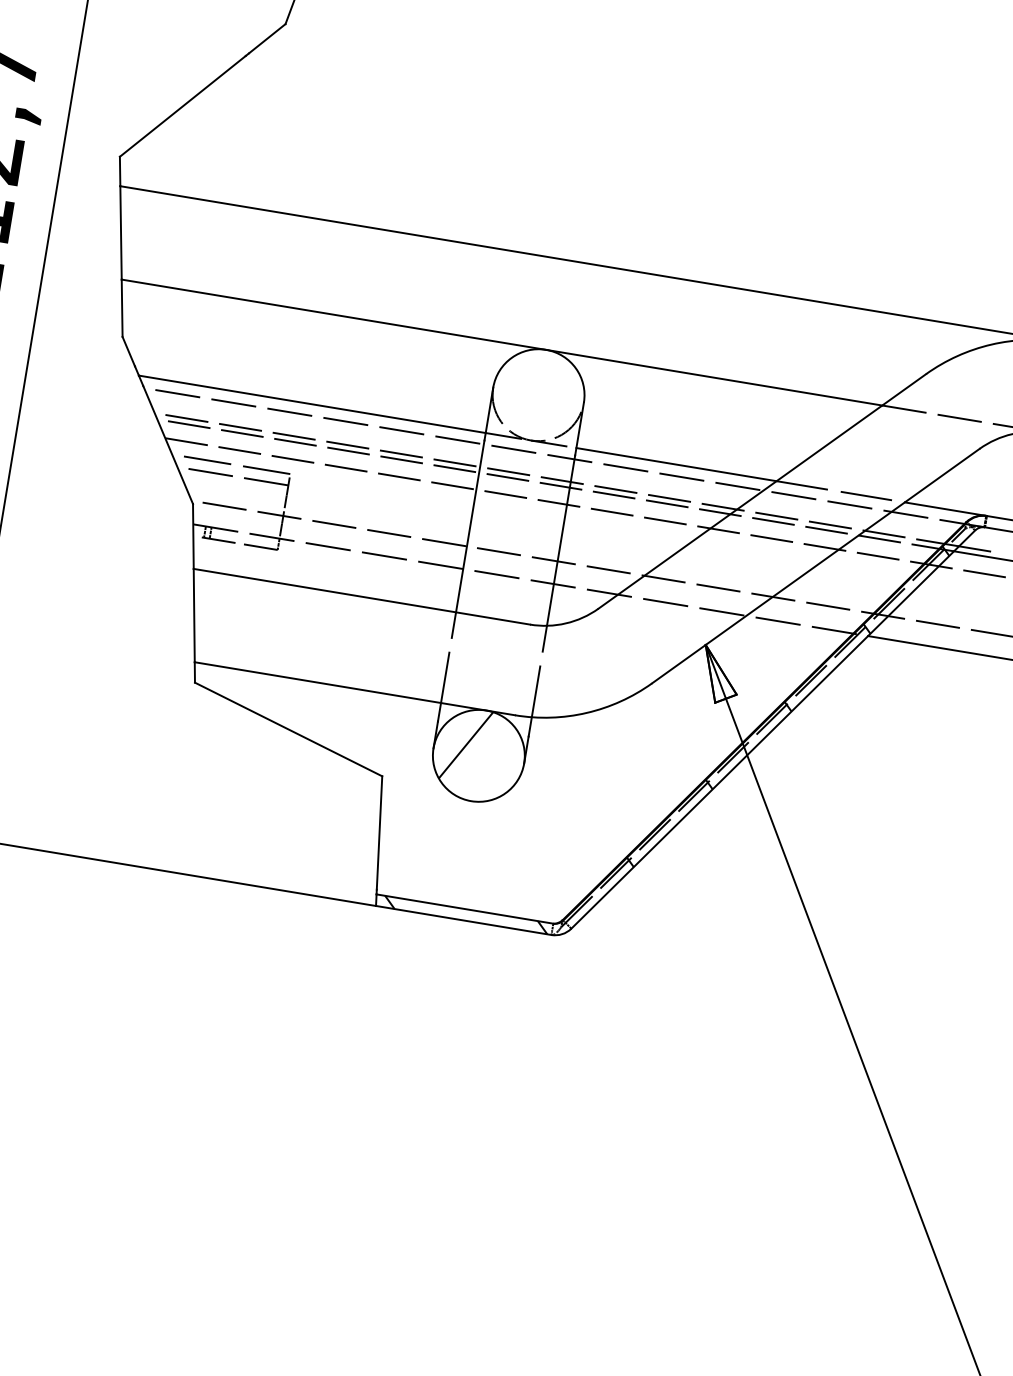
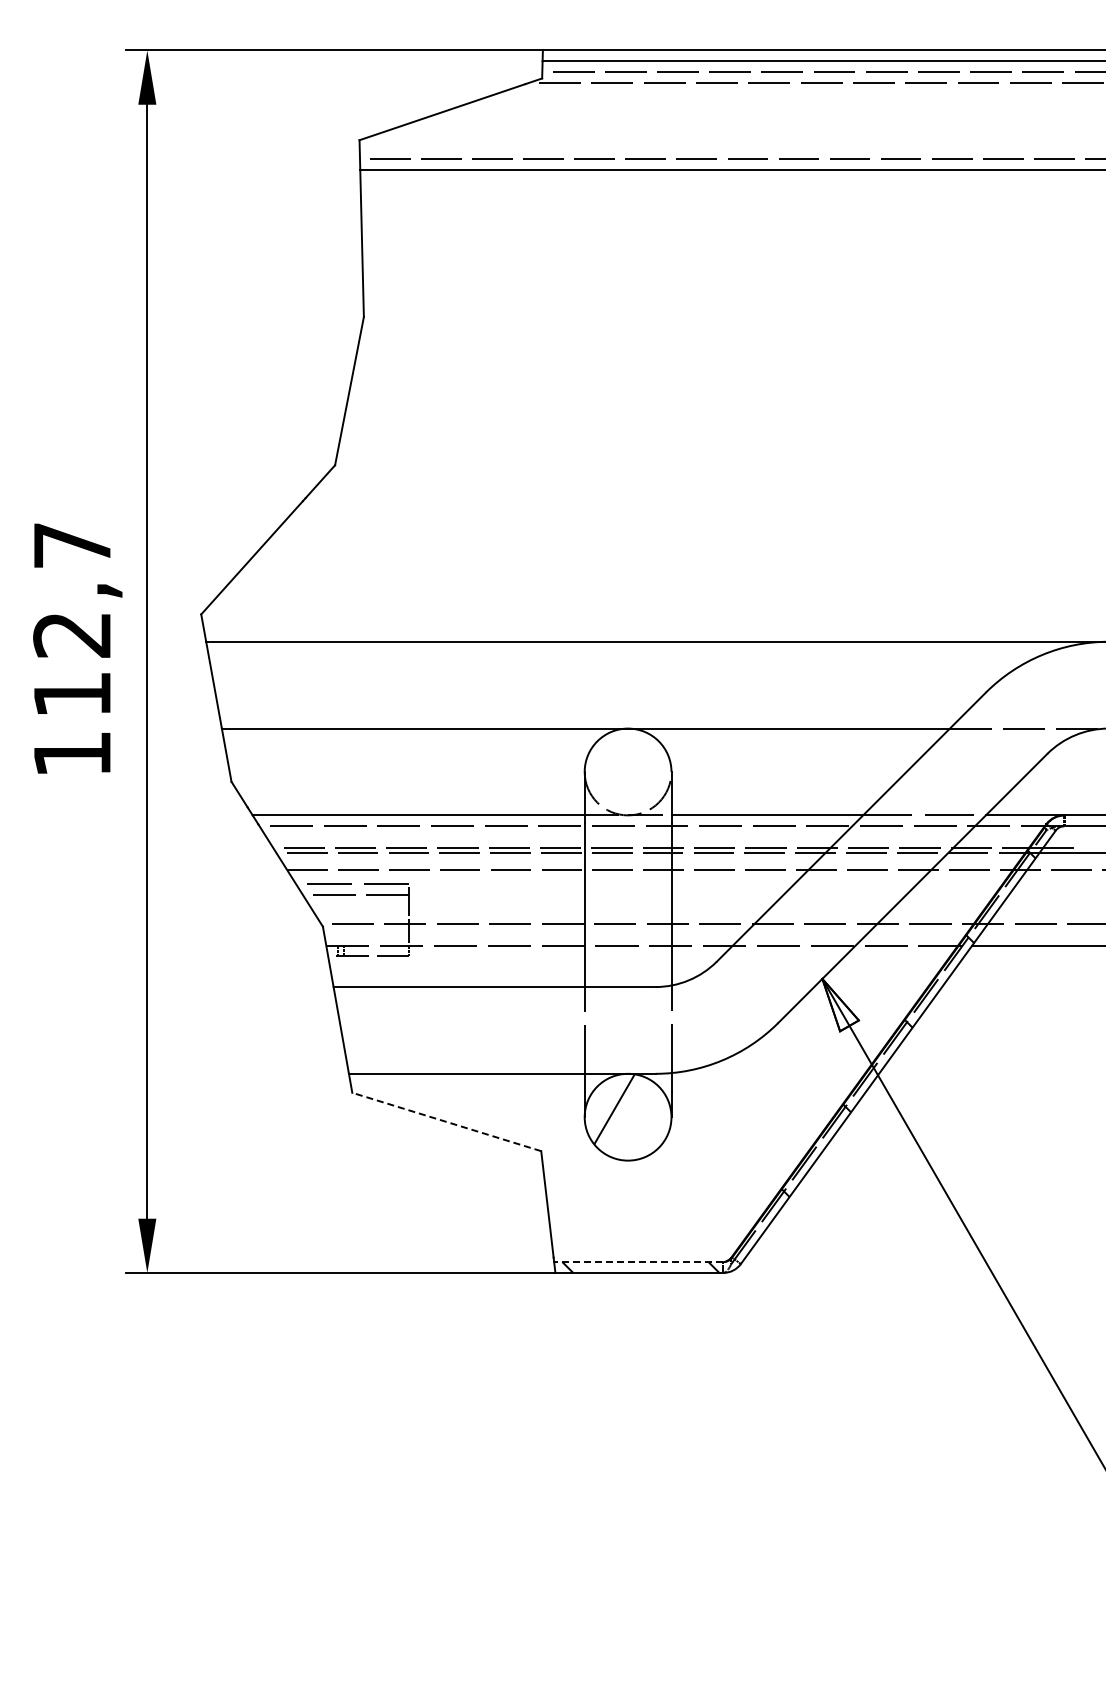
line: (288, 729) -> (446, 1122), solid -> dashed
line: (464, 909) -> (638, 1262), solid -> dashed

